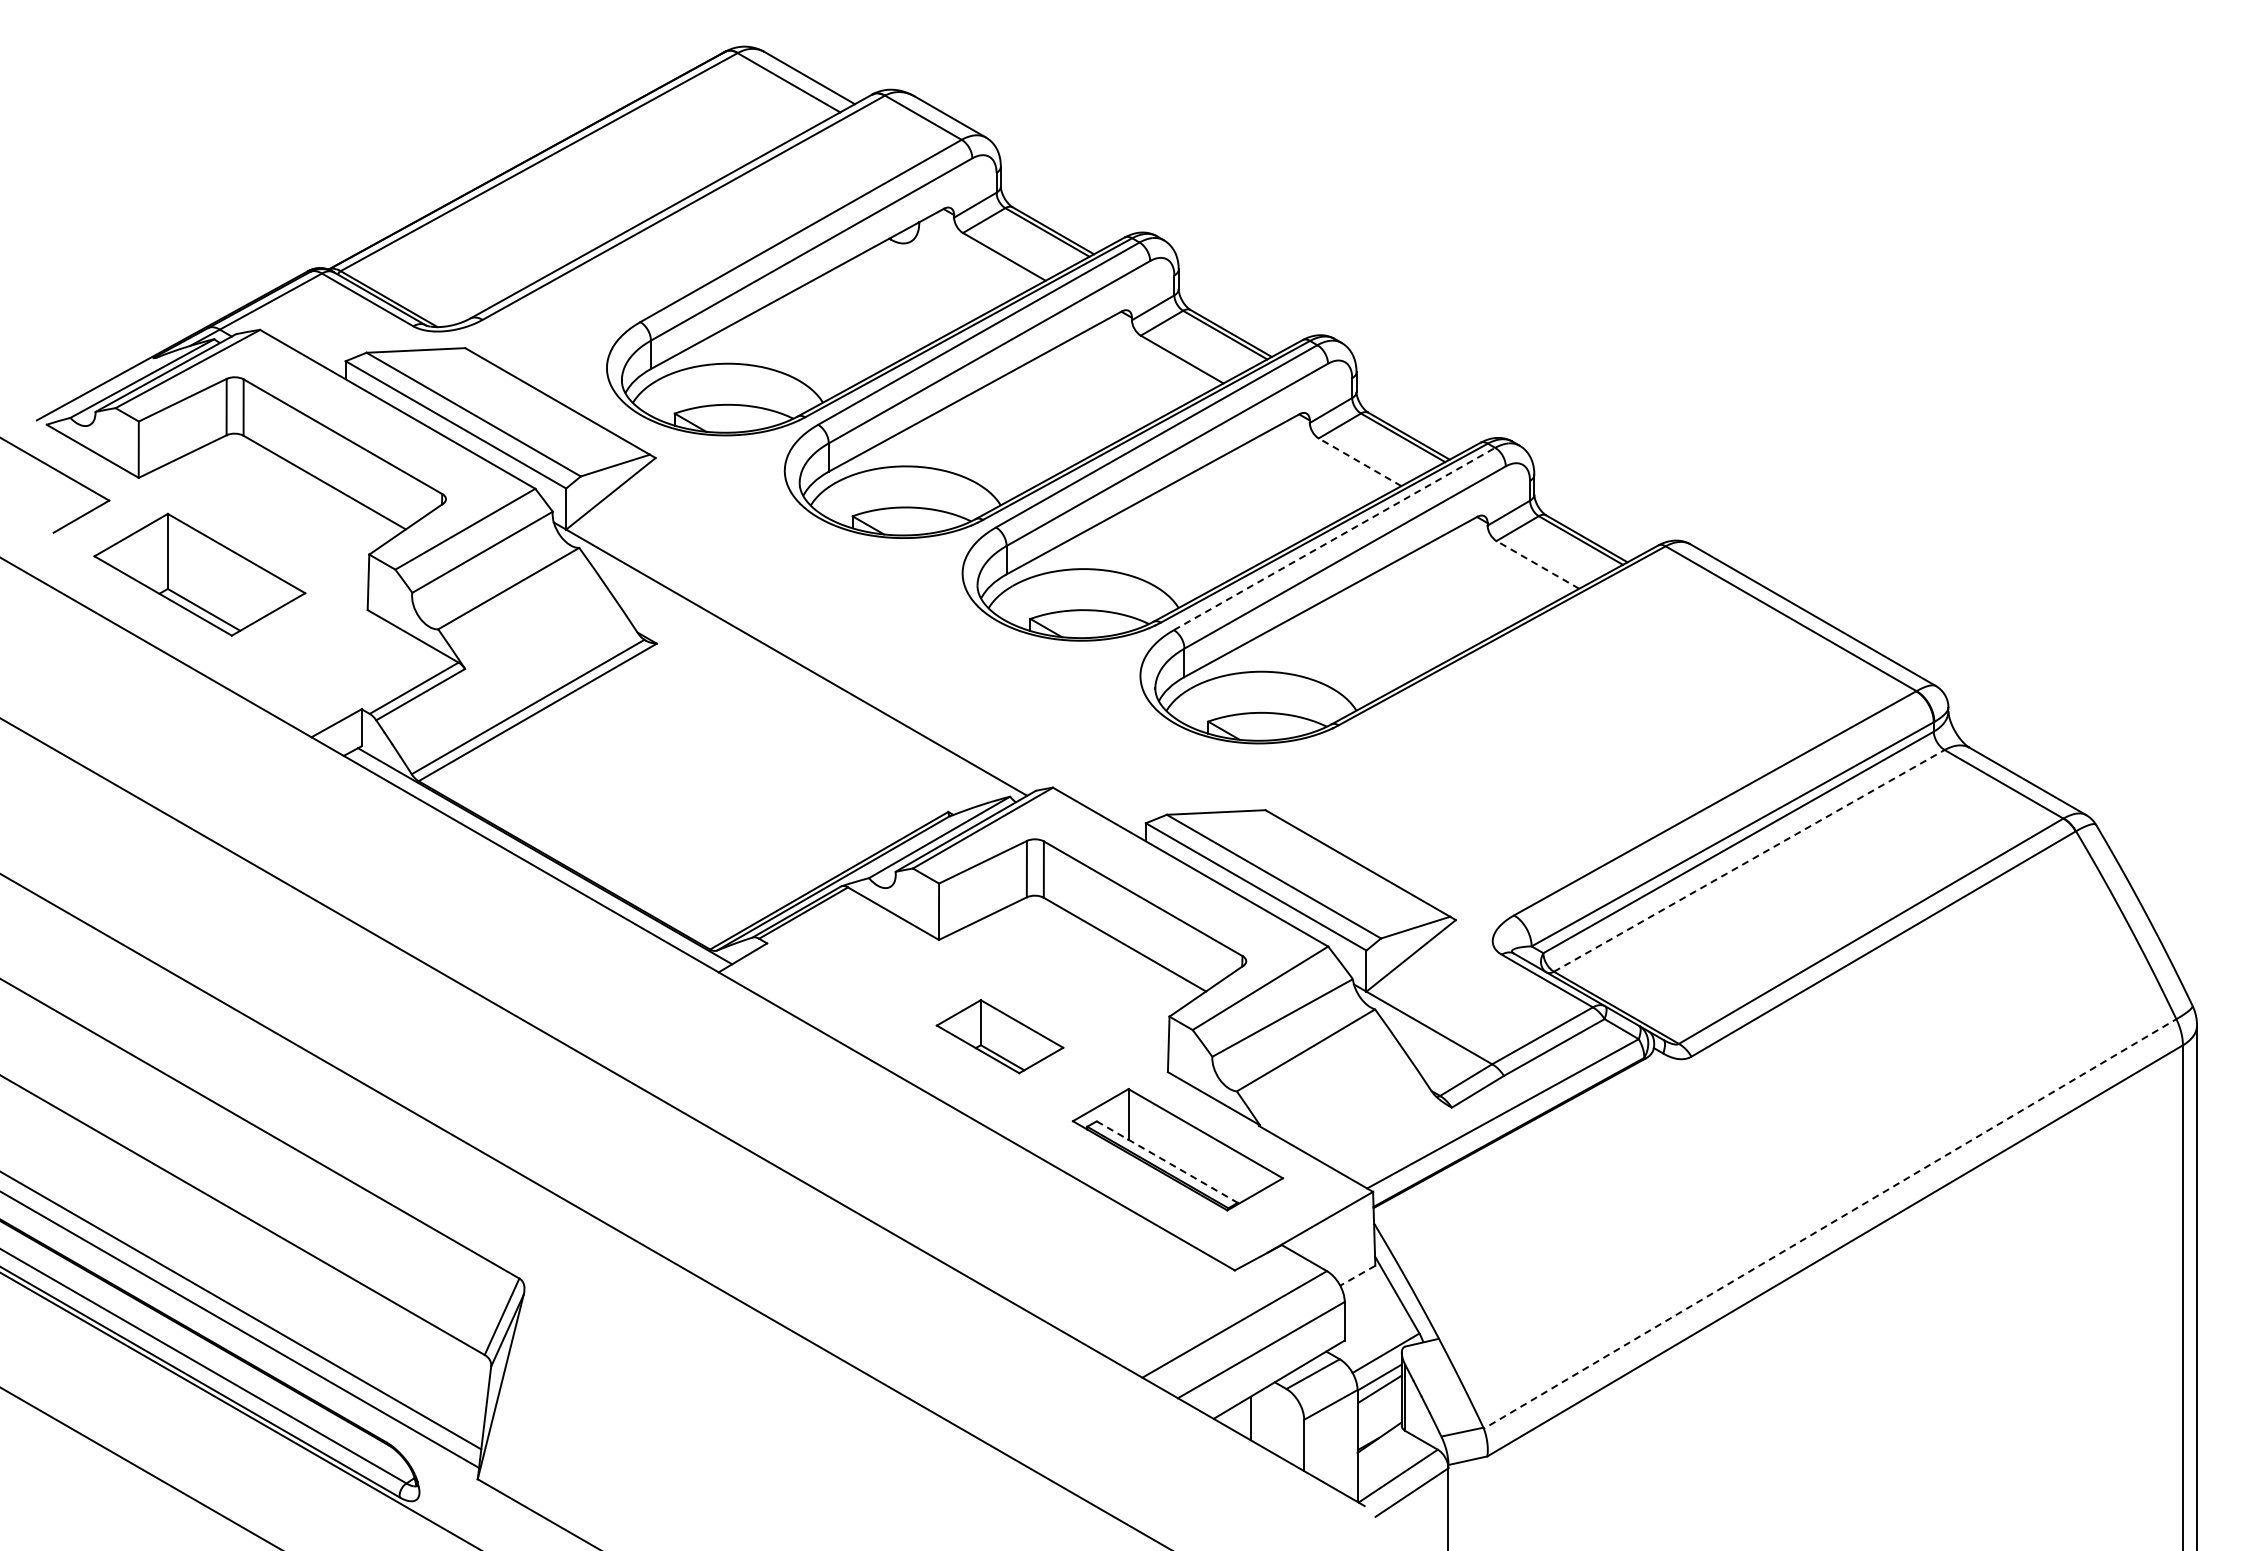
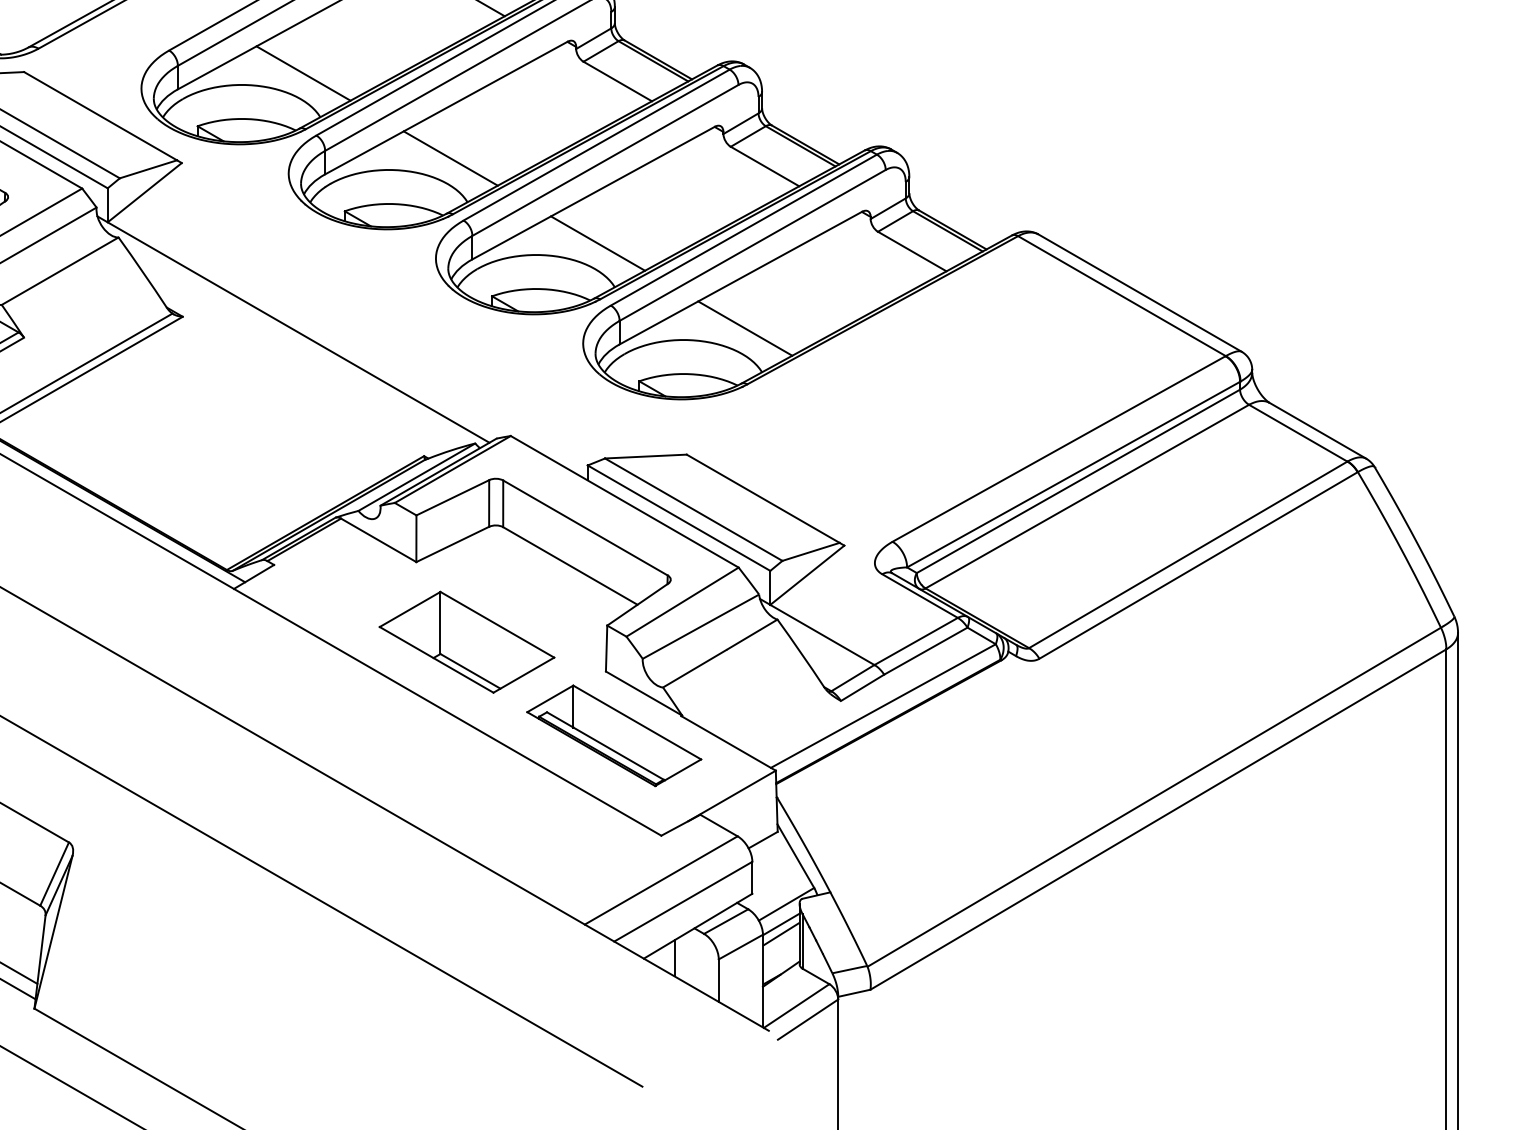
line: (802, 349) -> (303, 73), added
line: (980, 452) -> (450, 158), added
line: (1360, 462) -> (765, 166), dashed -> solid
line: (1334, 539) -> (743, 230), dashed -> solid
line: (1158, 555) -> (598, 243), added
line: (1537, 564) -> (911, 251), dashed -> solid
line: (1336, 657) -> (745, 328), added
line: (1749, 860) -> (1087, 496), dashed -> solid
part: (999, 1036) -> (466, 642), size x1.67
line: (1168, 1162) -> (606, 746), dashed -> solid
line: (1831, 1223) -> (1155, 796), dashed -> solid
line: (1357, 1275) -> (762, 839), dashed -> solid

